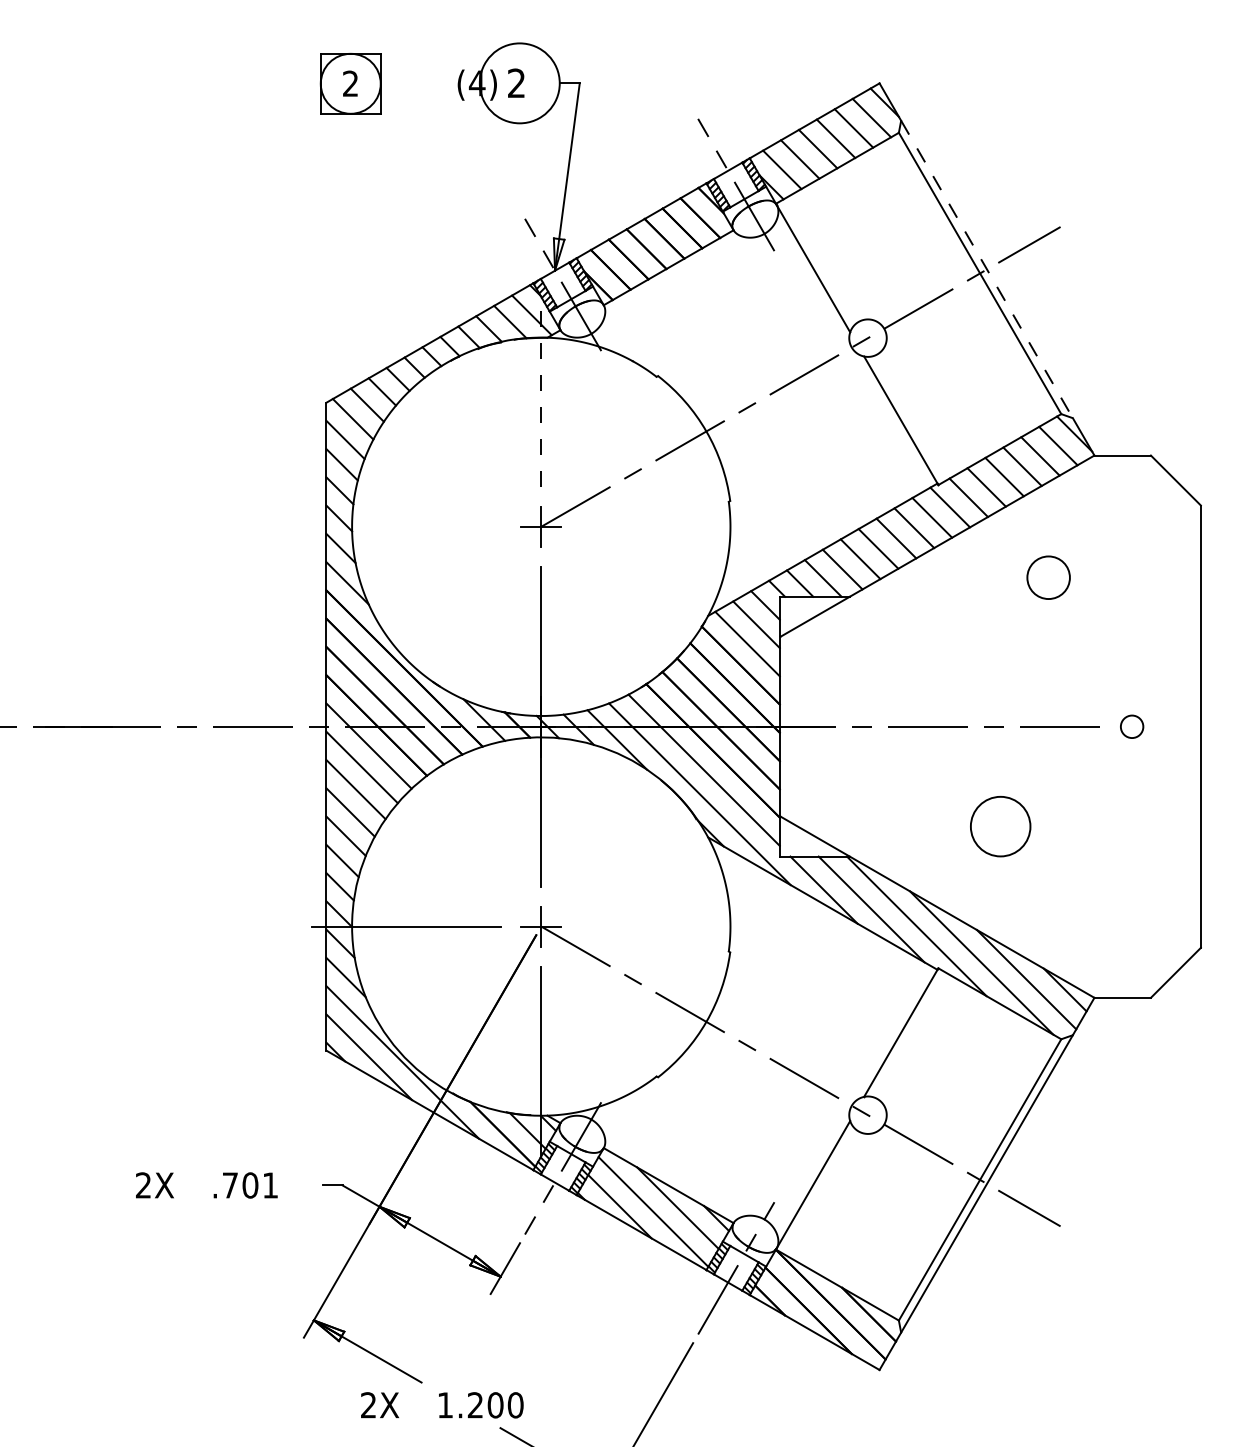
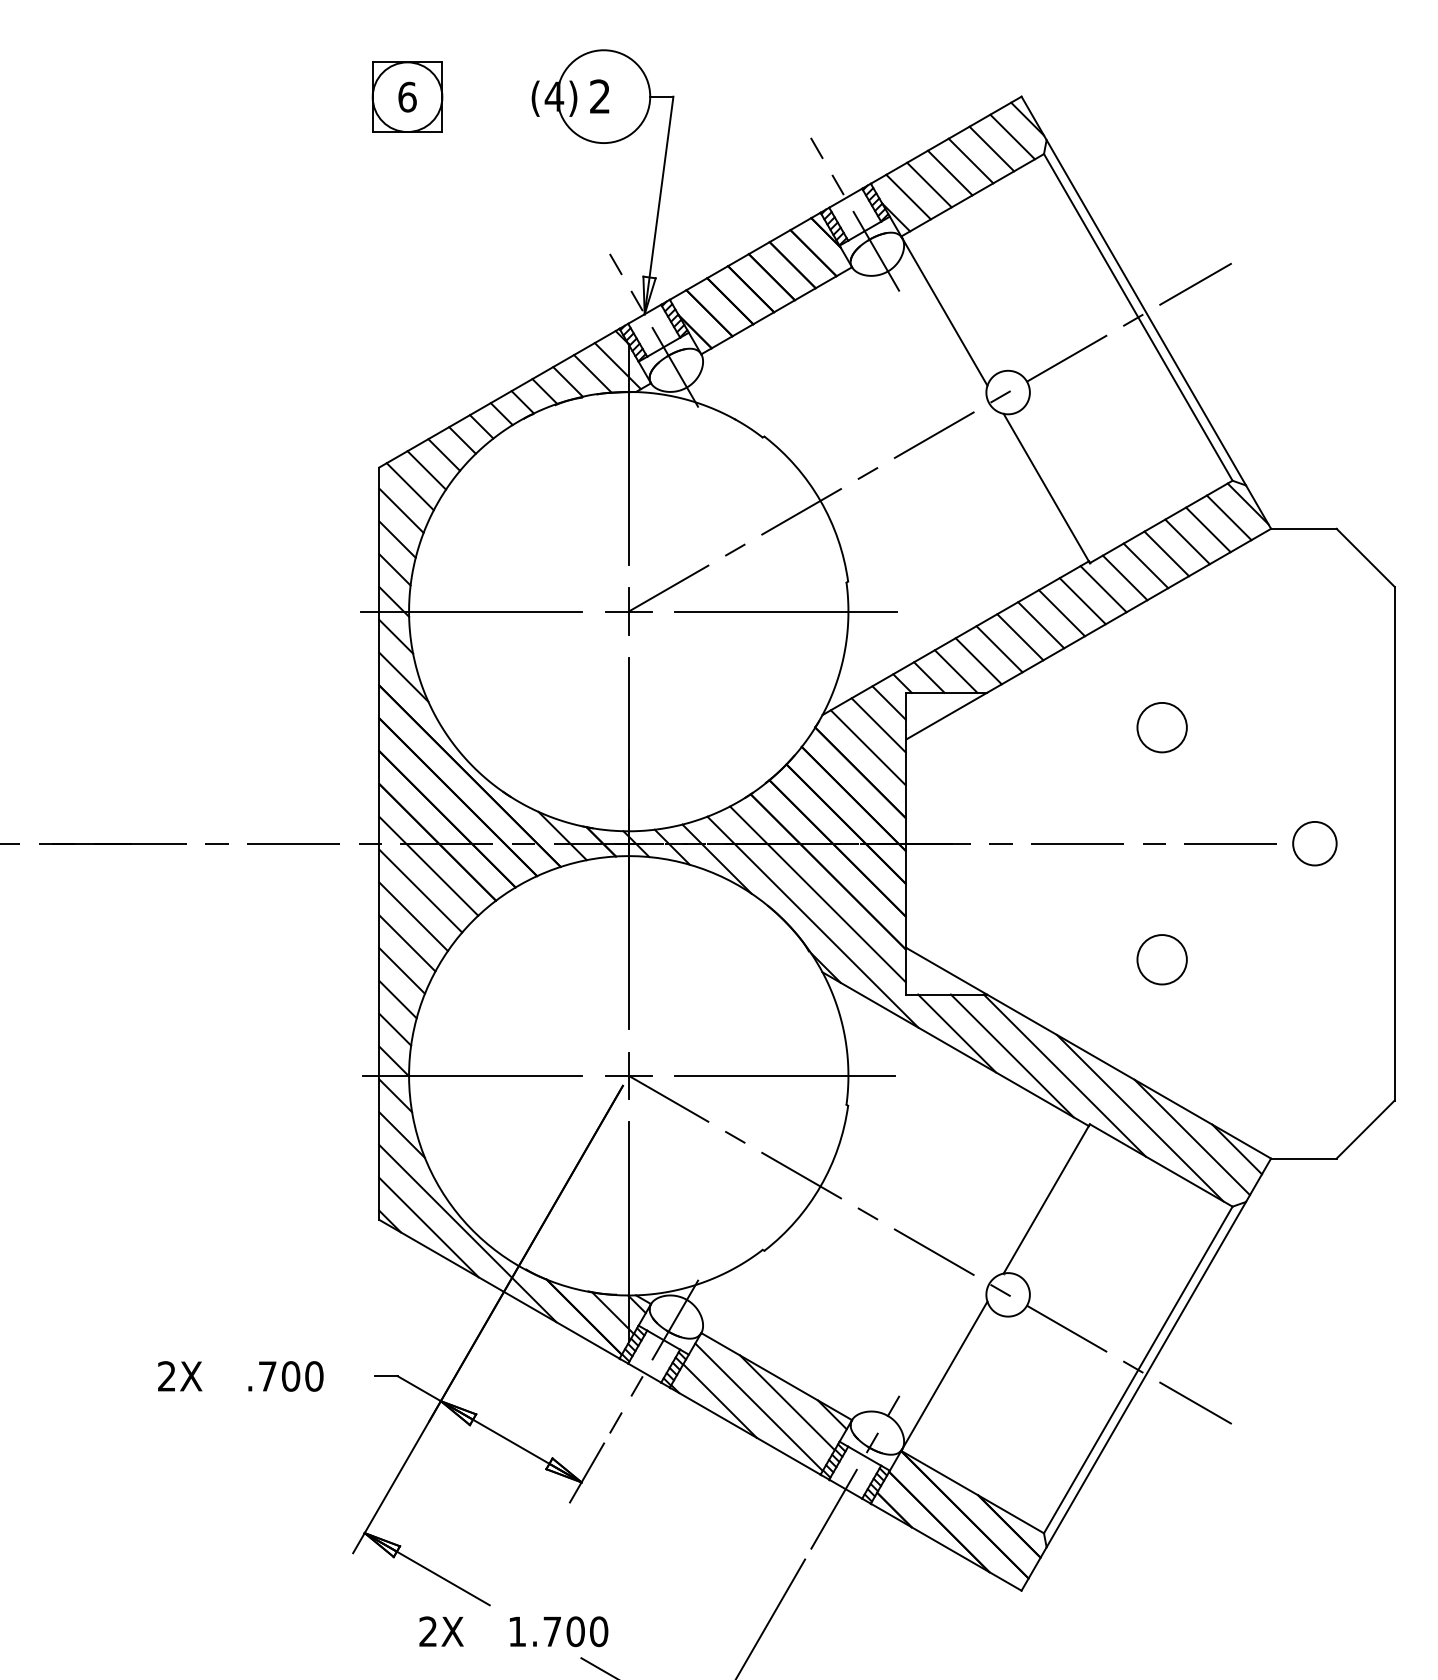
text: (350, 83) -> (407, 96), 2 -> 6
line: (987, 269) -> (1146, 312), dashed -> solid
line: (541, 390) -> (629, 453), dashed -> solid
line: (405, 526) -> (471, 611), added
line: (676, 526) -> (785, 611), added
circle: (1048, 577) -> (1161, 727), moved
circle: (1131, 726) -> (1314, 843), size x1.67
circle: (1000, 826) -> (1161, 959), size x0.71
line: (675, 926) -> (784, 1075), added
text: (270, 1185) -> (314, 1376), .701 -> .700
text: (474, 1405) -> (551, 1631), 1.200 -> 1.700

